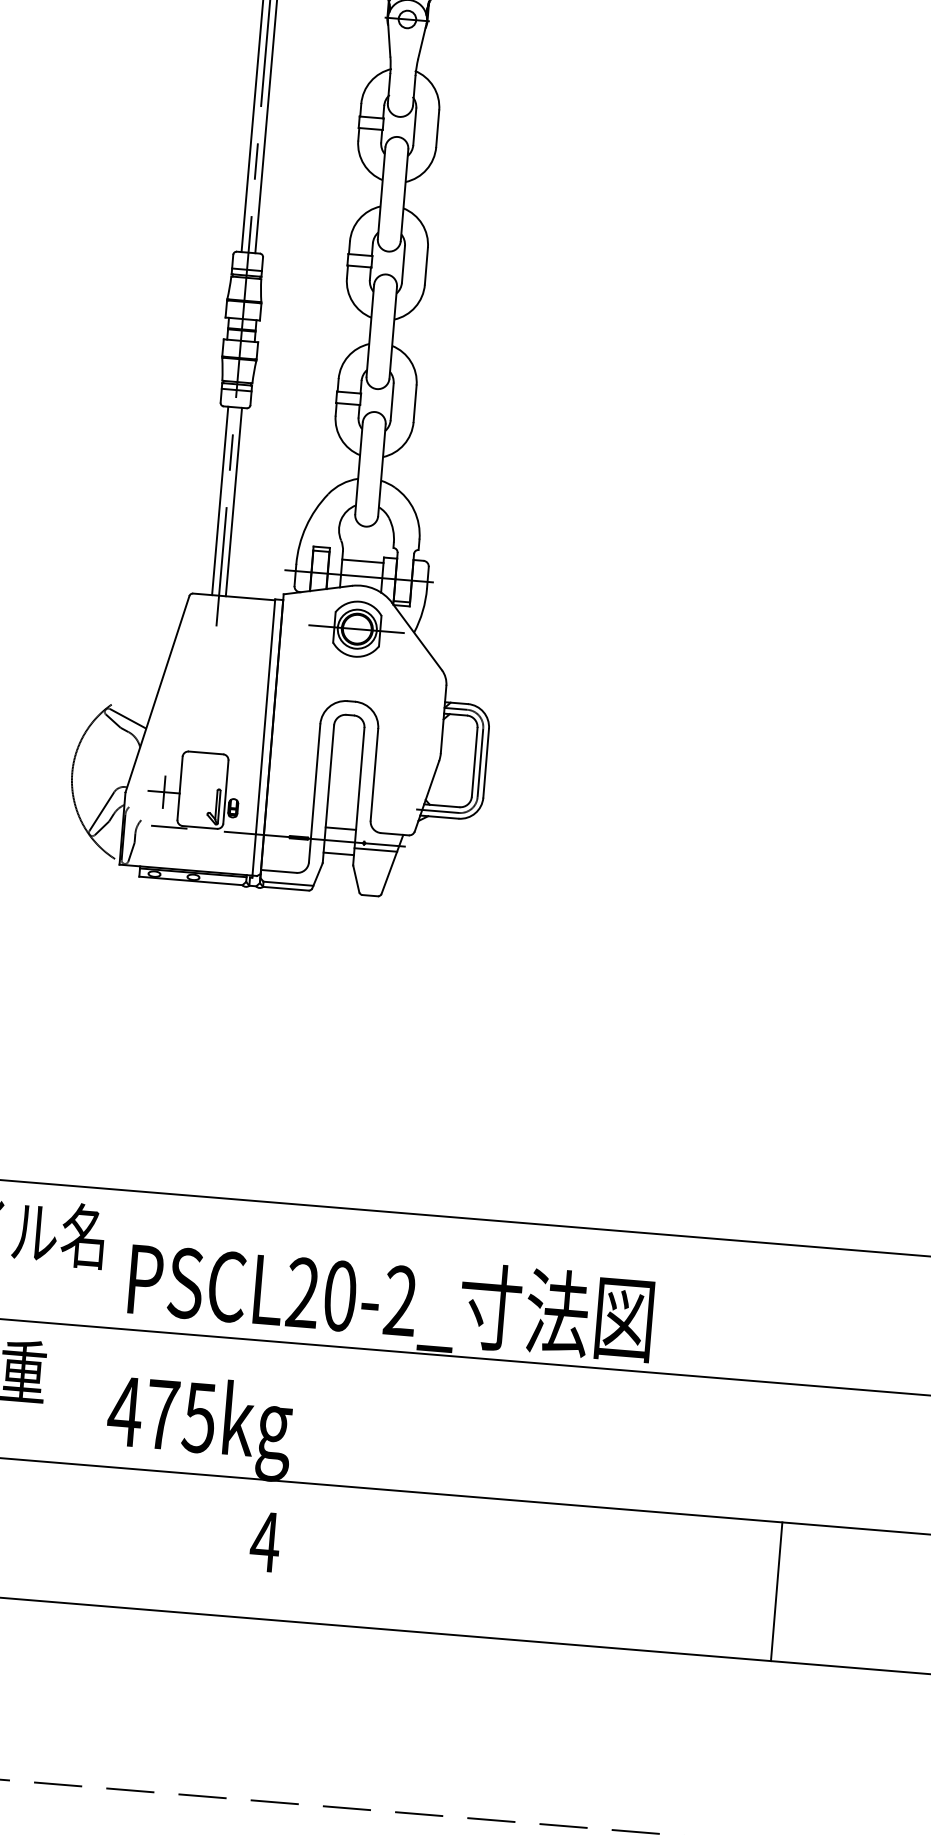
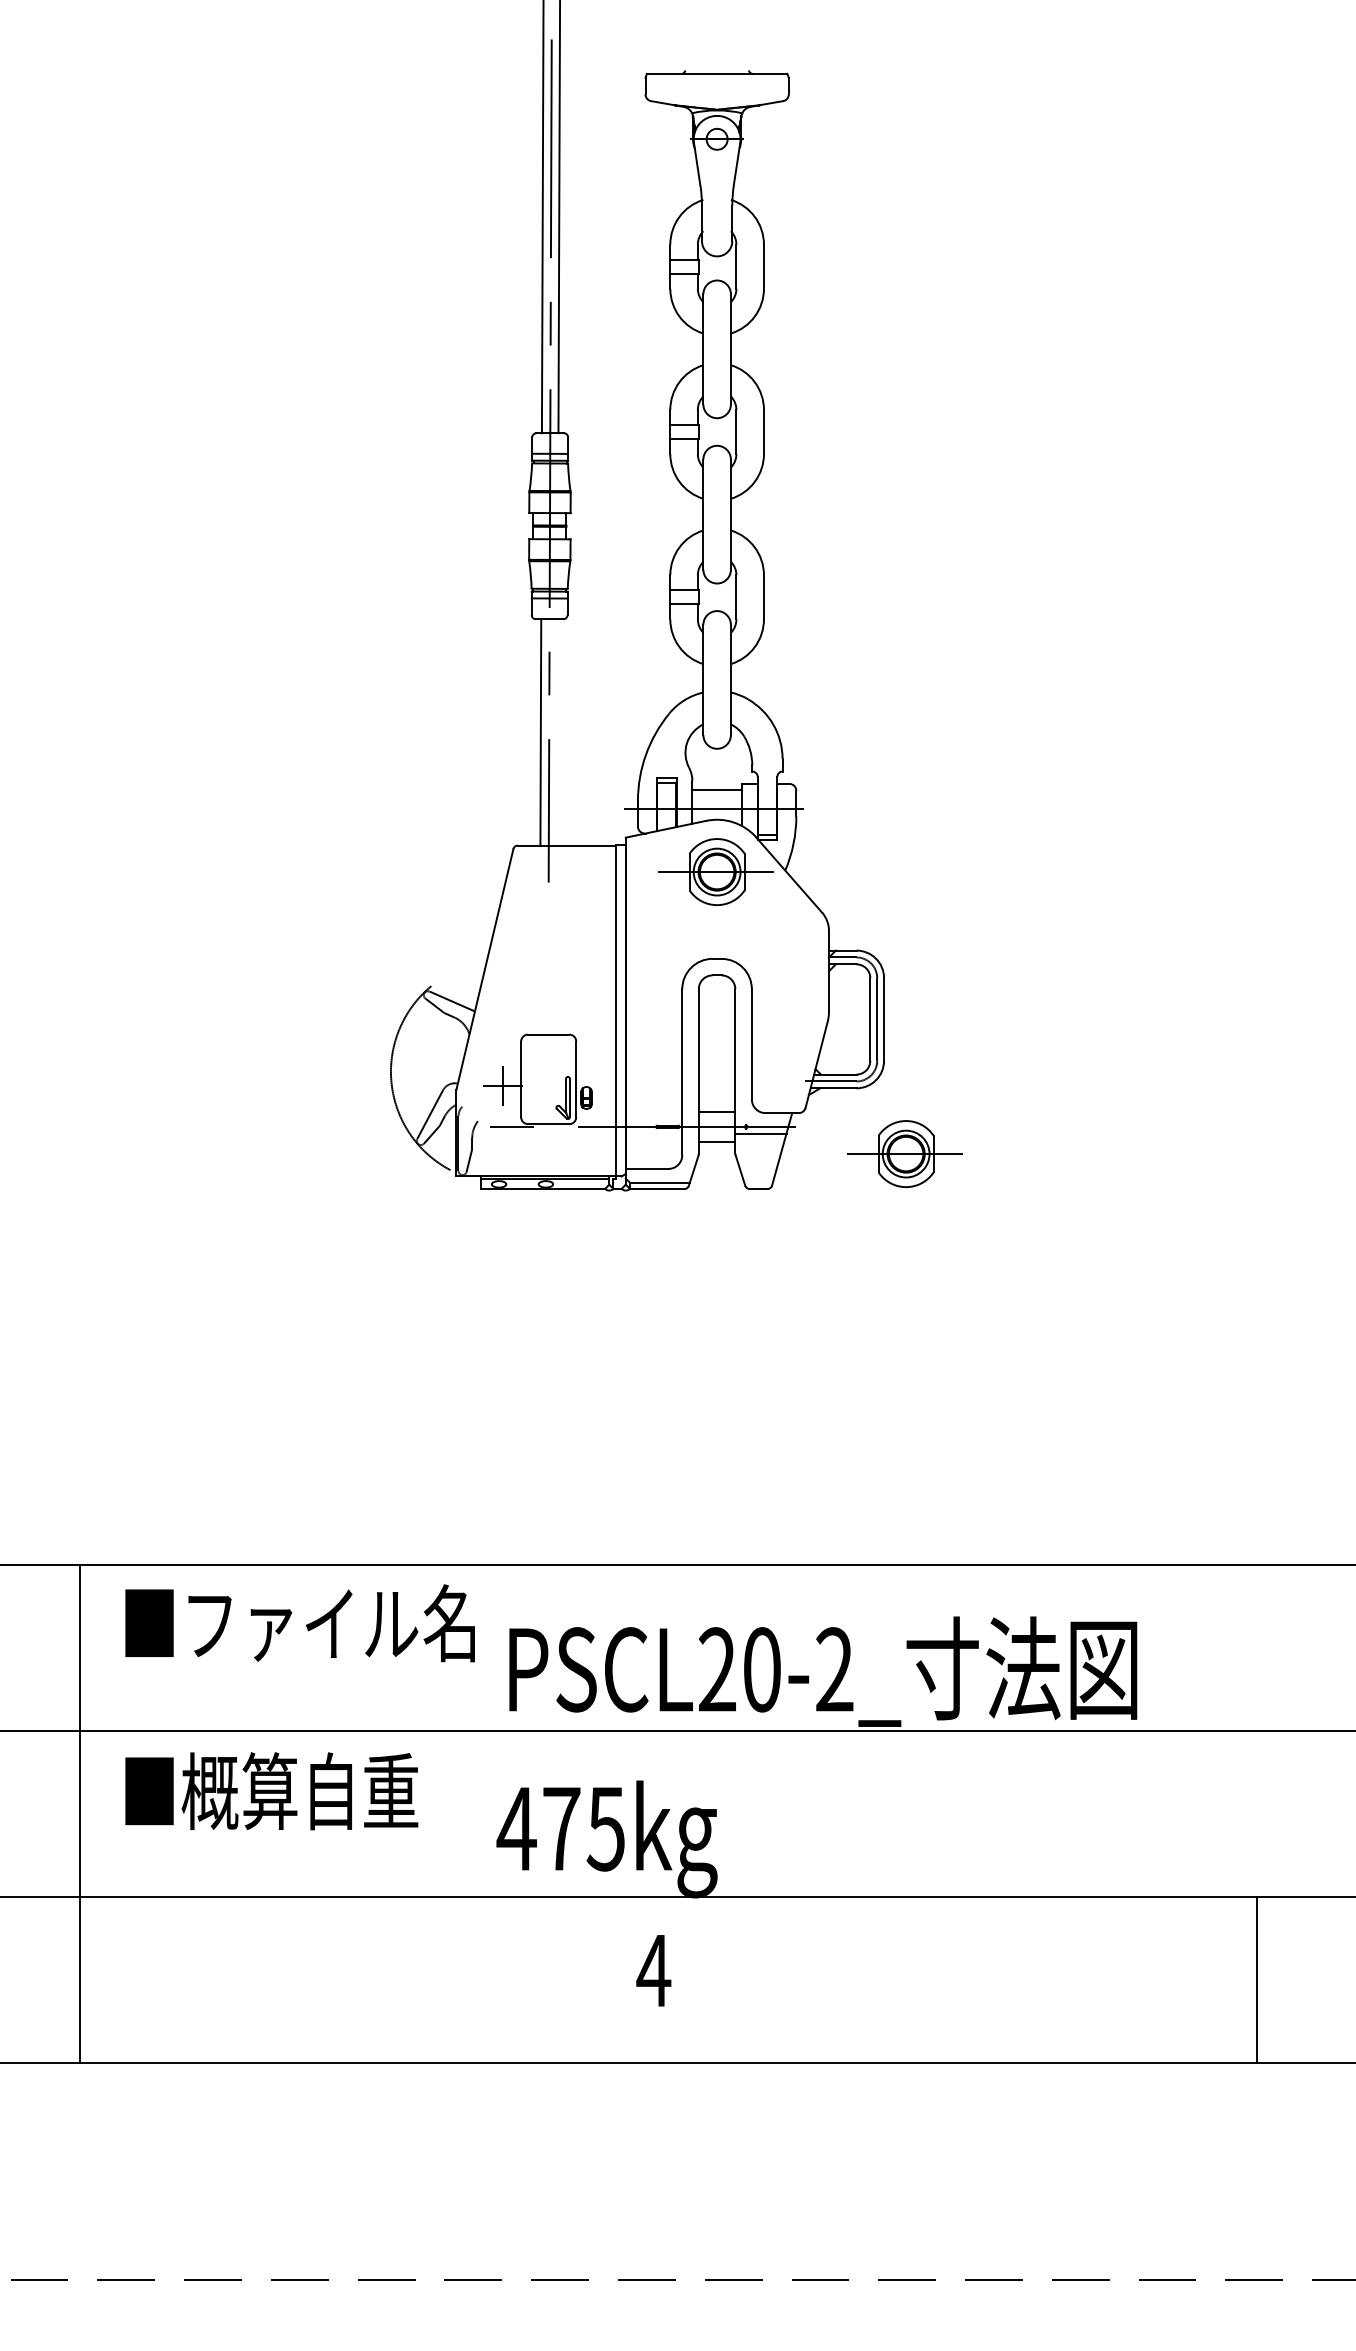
line: (233, 502) -> (556, 732), removed
part: (493, 876) -> (904, 1153), added
text: (265, 1541) -> (653, 1970), moved
line: (776, 1591) -> (1257, 1979), moved

